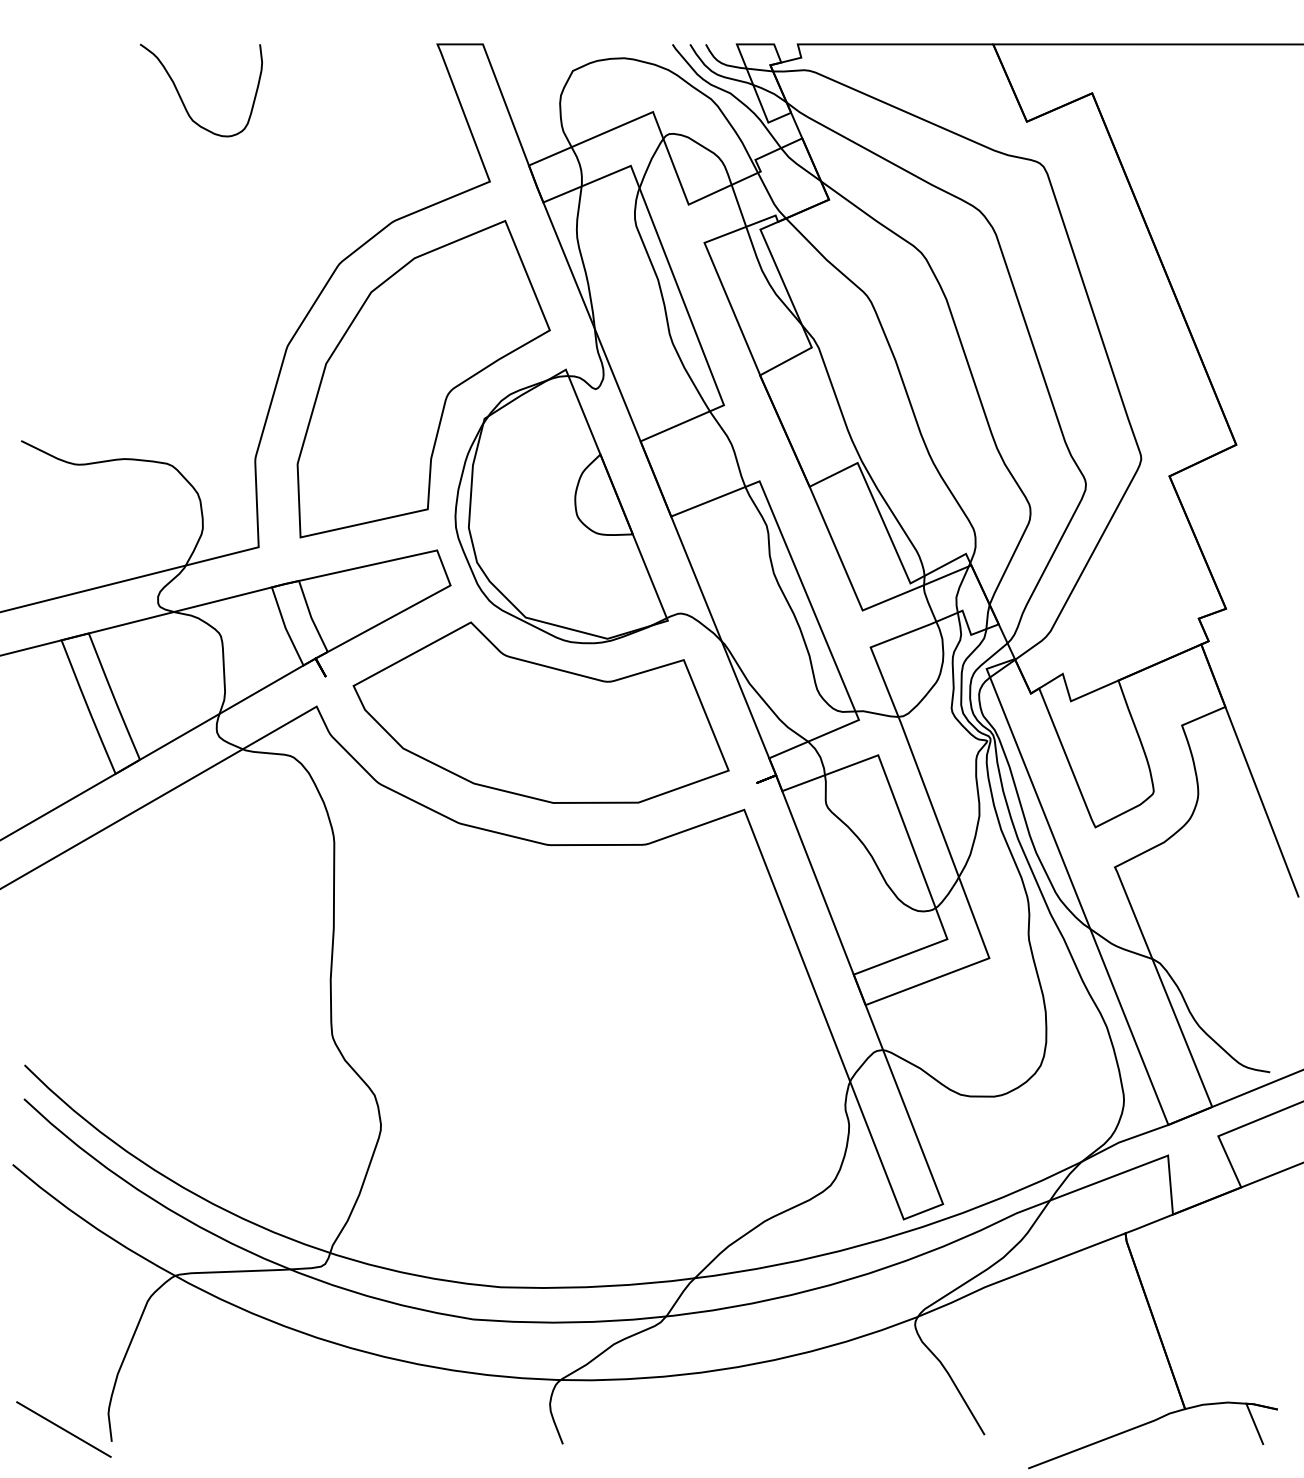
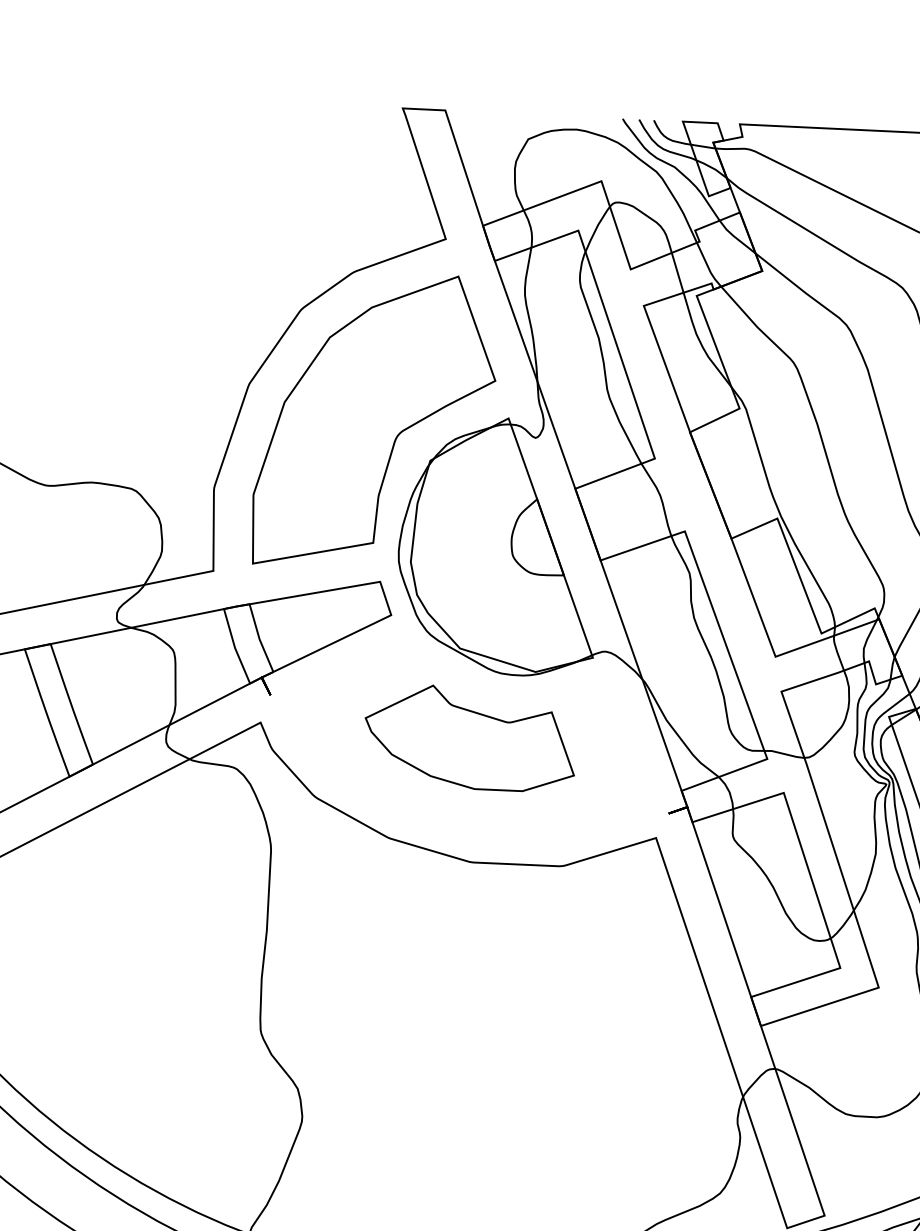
curve: (182, 99) -> (161, 148), removed
part: (540, 712) -> (469, 737), size x0.6

